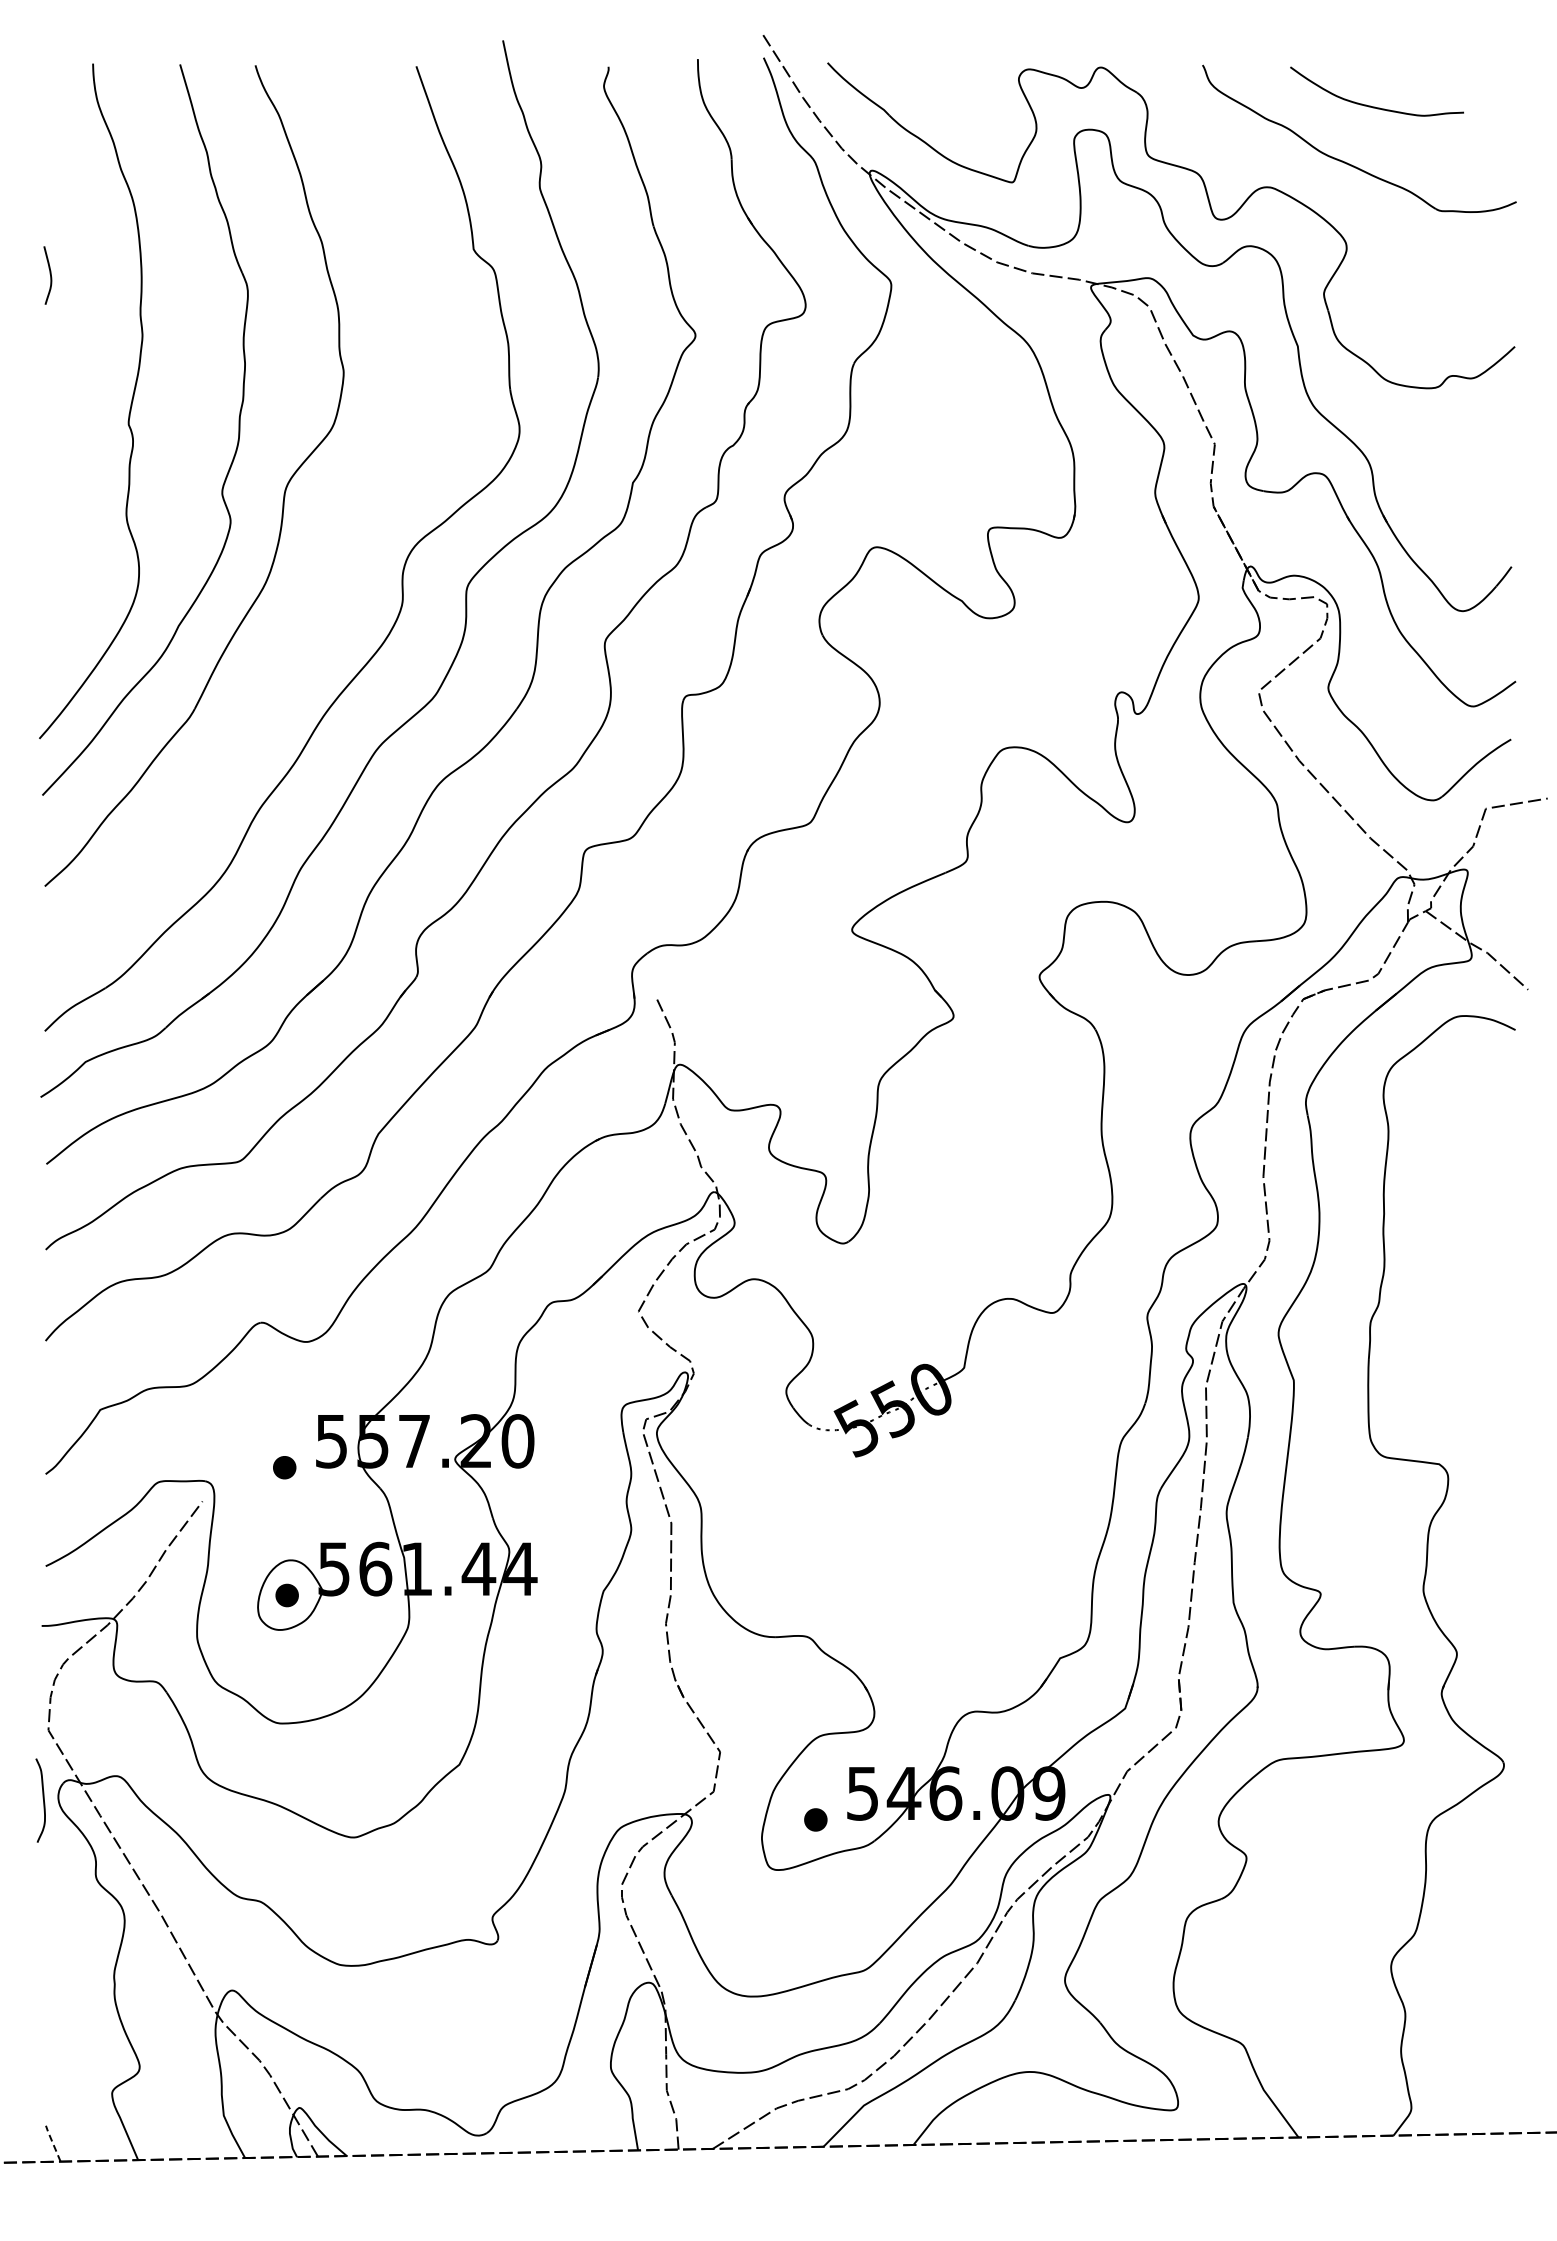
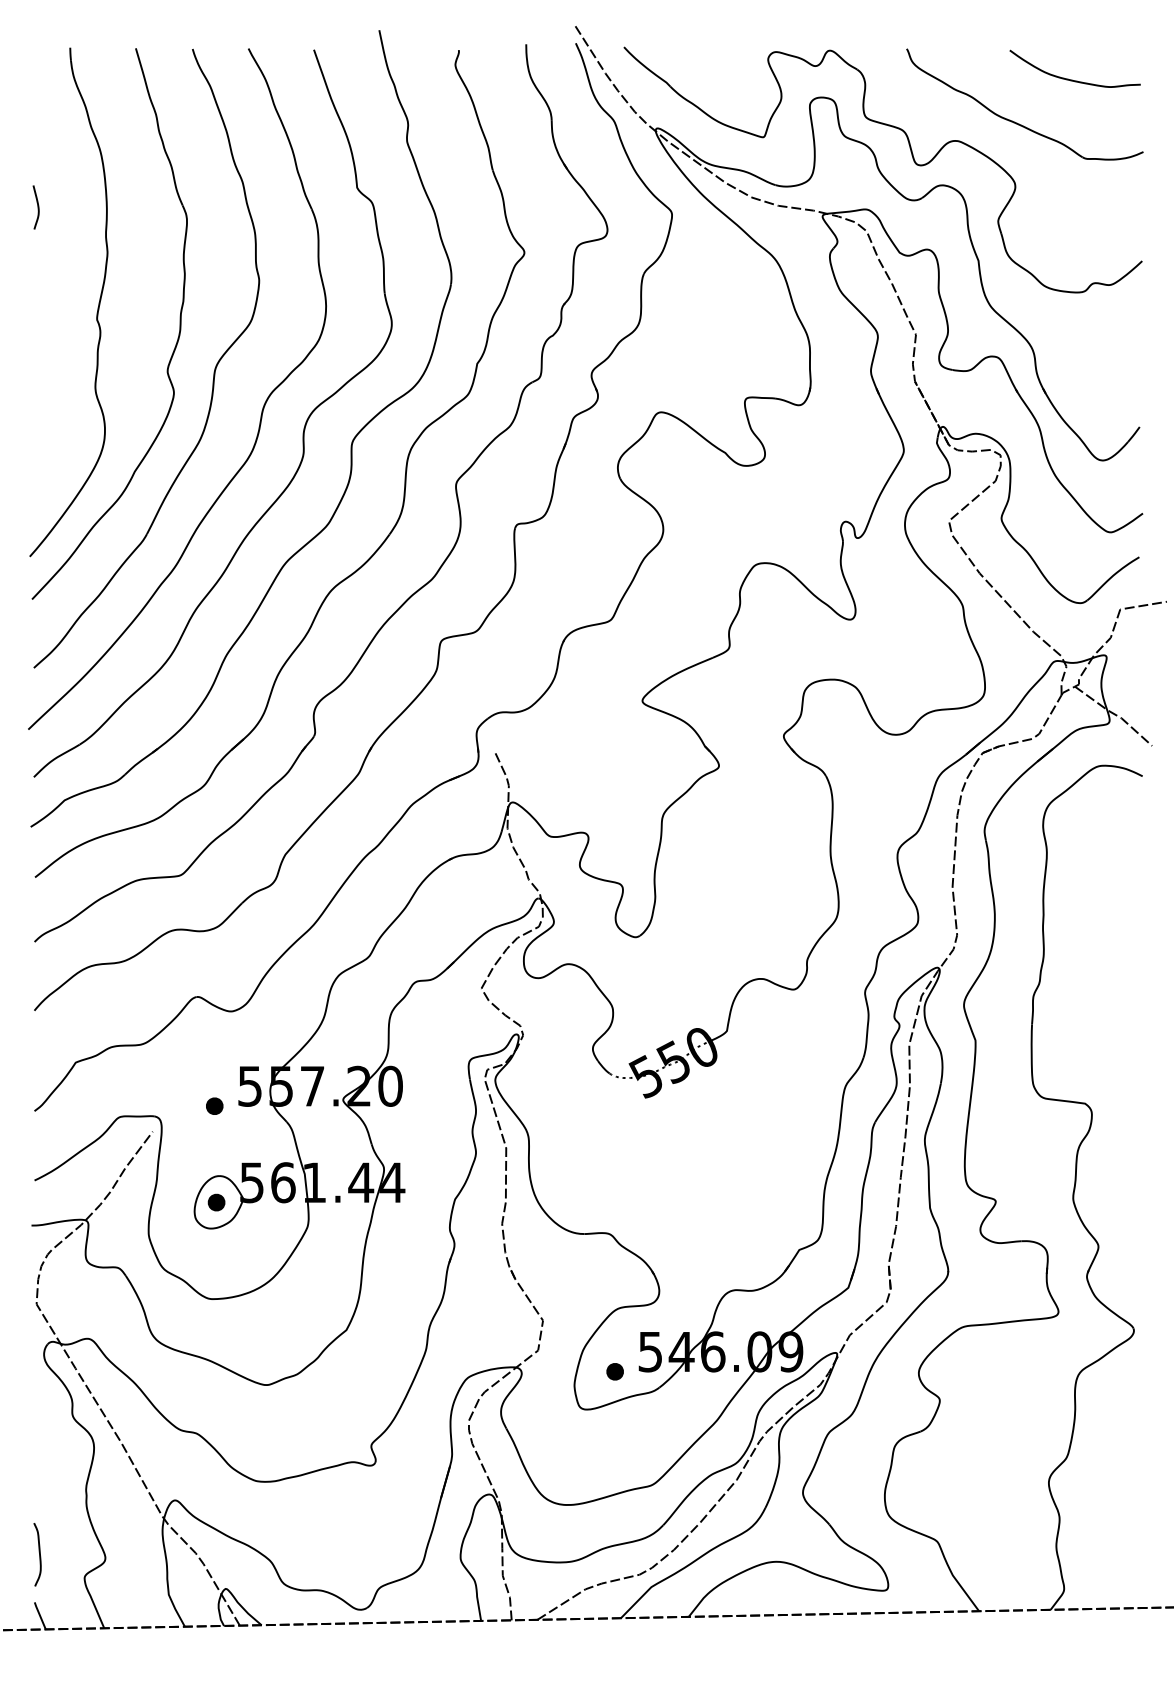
curve: (1375, 106) -> (1074, 80), moved
part: (347, 543) -> (262, 409), added
curve: (42, 1798) -> (38, 1553), moved
line: (52, 2142) -> (39, 1614), dashed -> solid

